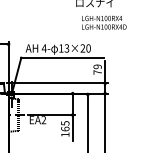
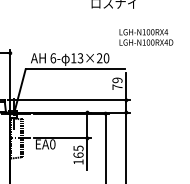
text: (104, 22) -> (146, 37), moved
text: (43, 48) -> (52, 58), 4- -> 6-
text: (43, 120) -> (52, 144), EA2 -> EA0

